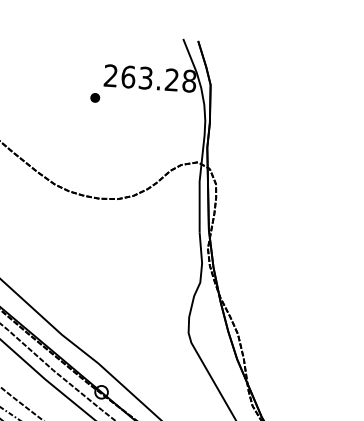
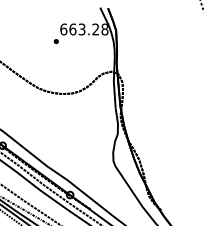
text: (110, 75) -> (63, 29), 263.28 -> 663.28

